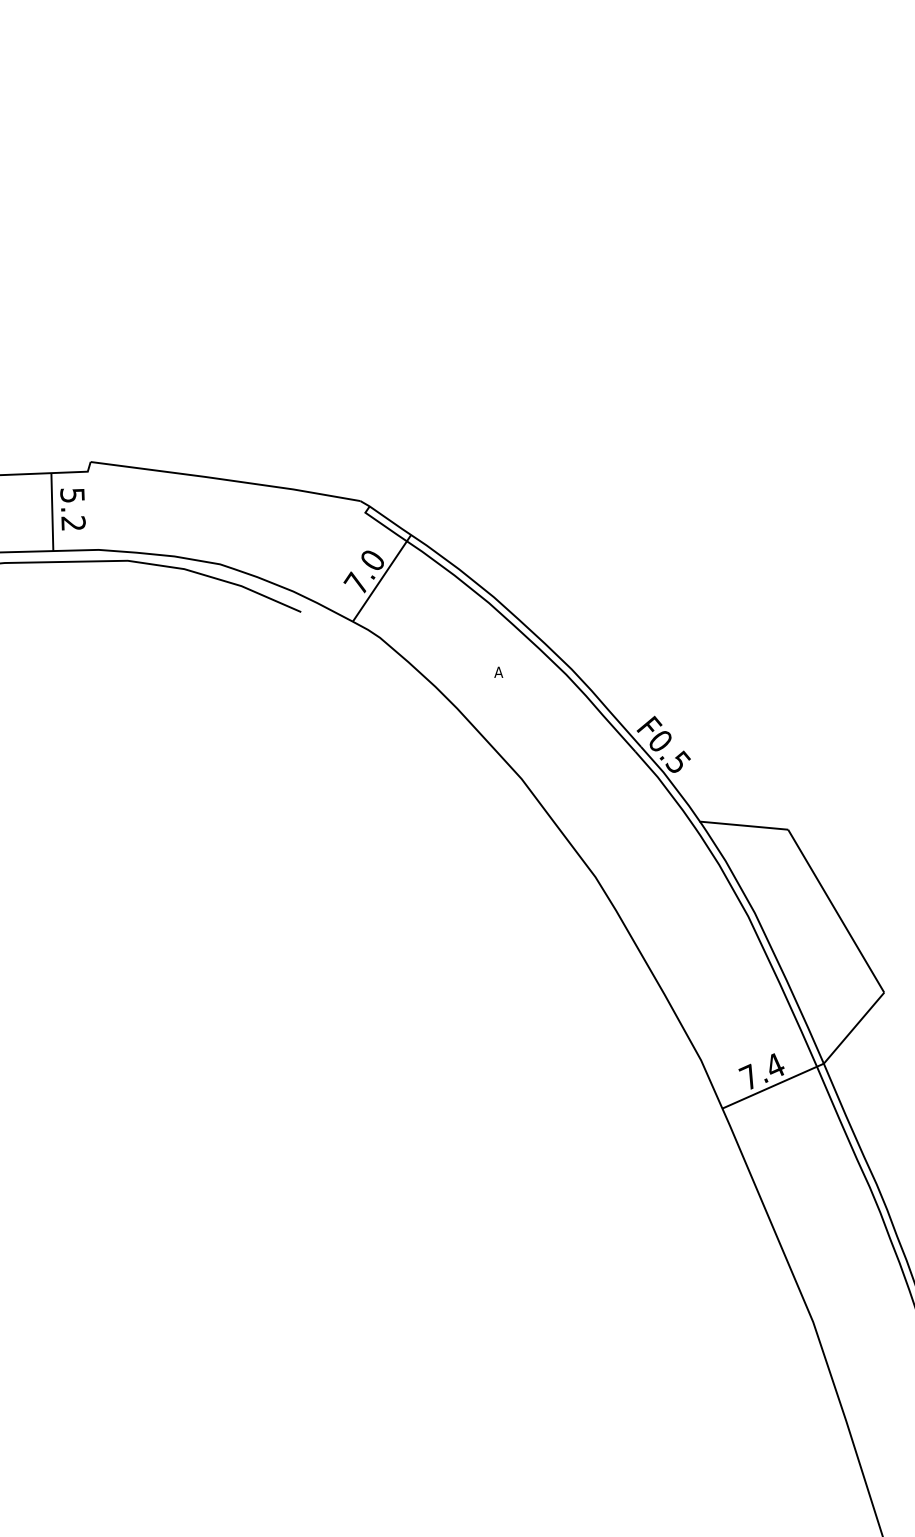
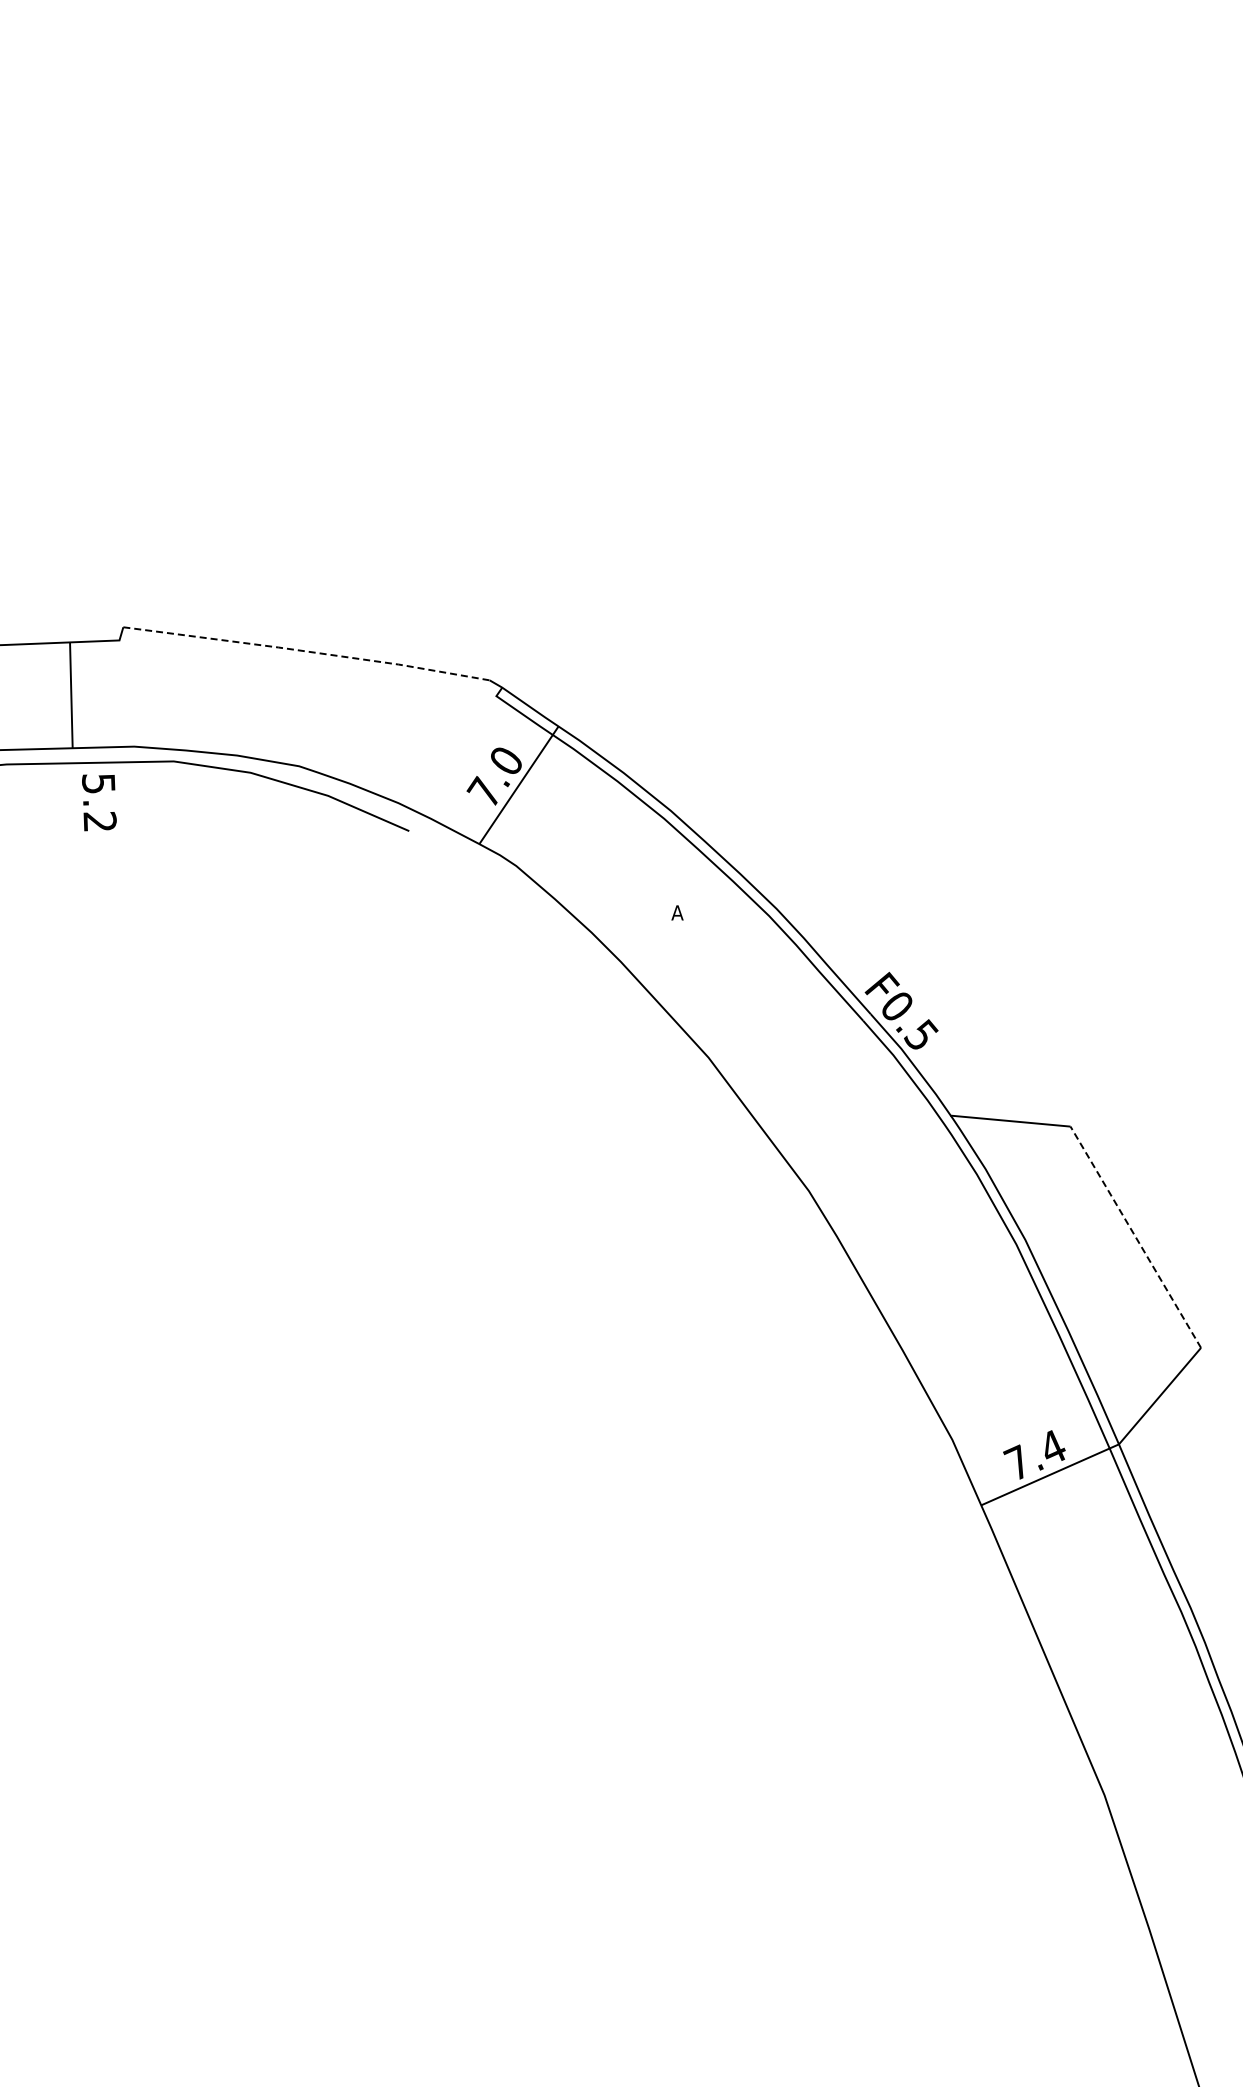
line: (226, 479) -> (307, 651), solid -> dashed
text: (73, 509) -> (99, 802), moved
line: (836, 910) -> (1135, 1236), solid -> dashed

